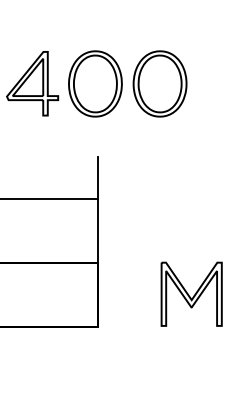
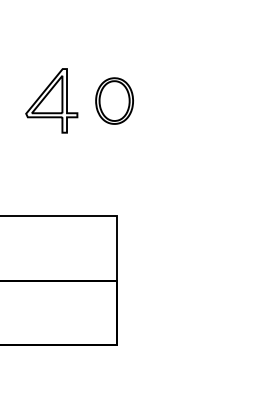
part: (95, 83) -> (114, 100), size x0.7
part: (160, 83) -> (179, 100), removed
line: (97, 177) -> (116, 194), removed
part: (191, 293) -> (210, 310), removed

